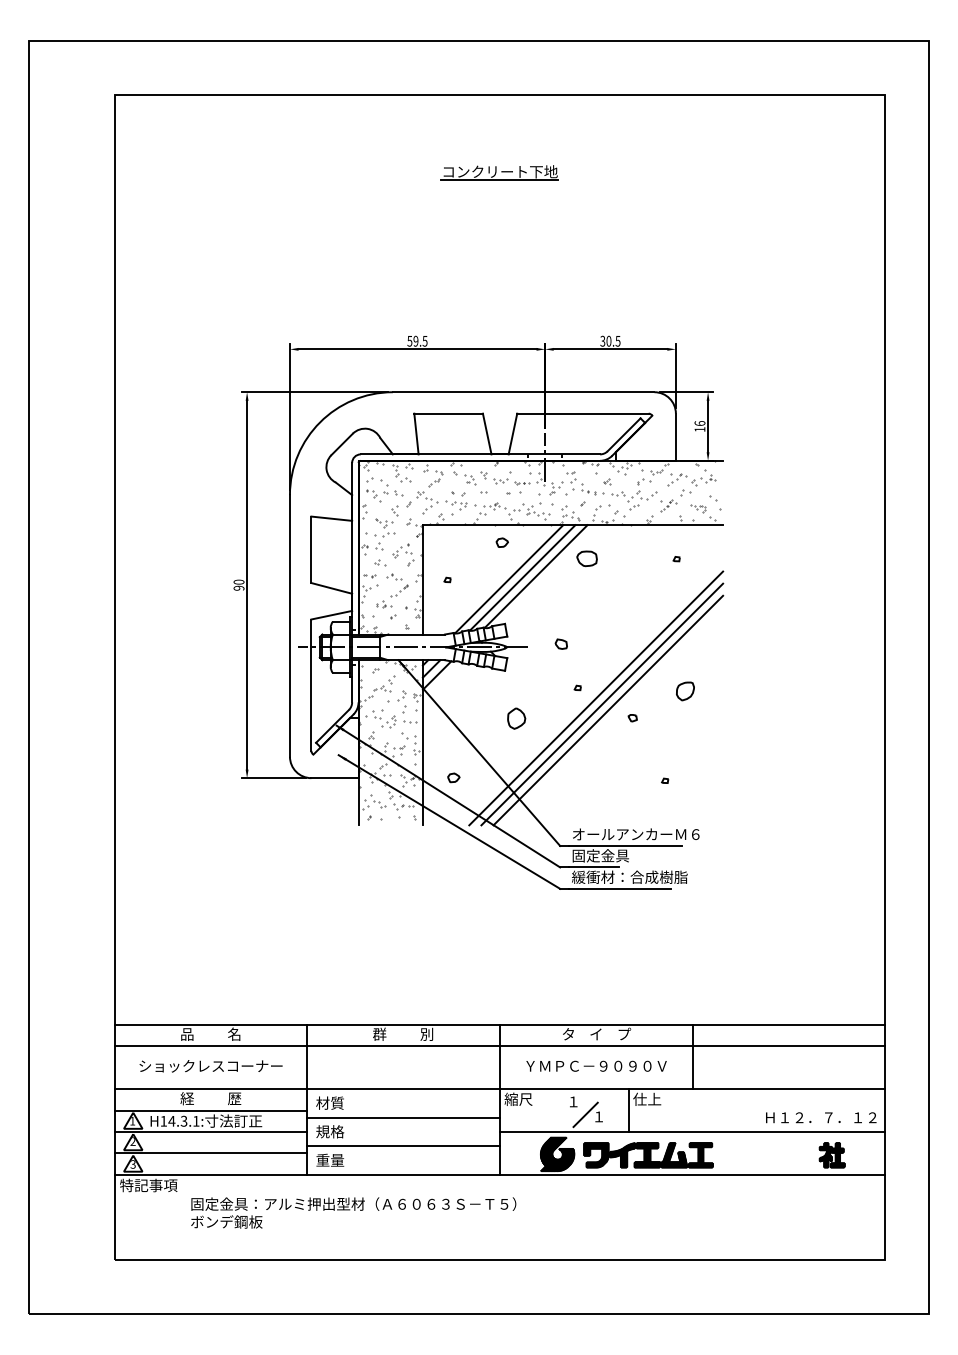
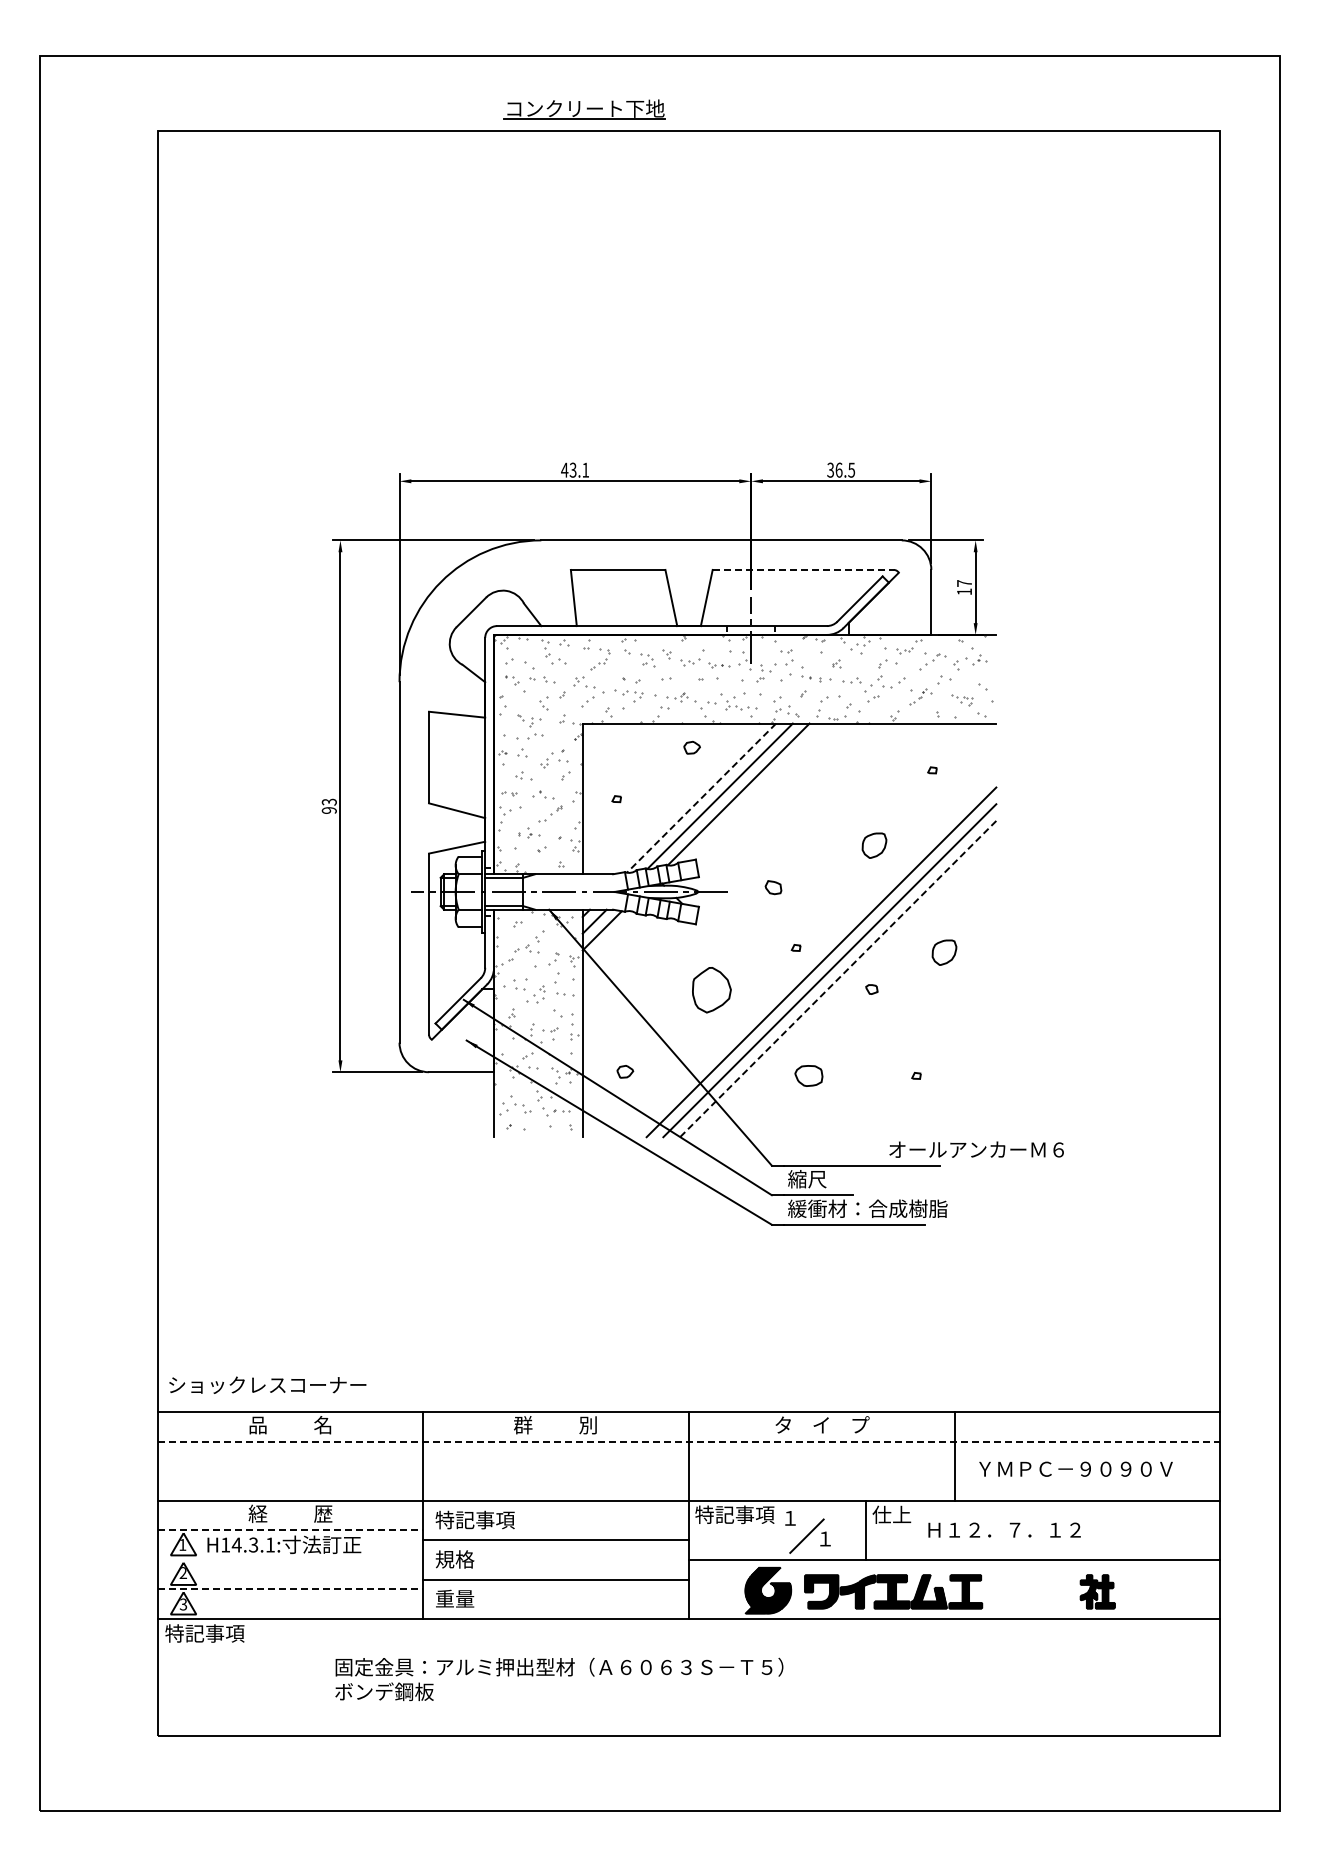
part: (499, 172) -> (584, 109), moved
text: (417, 340) -> (575, 469), 59.5 -> 43.1
text: (608, 340) -> (838, 469), 30.5 -> 36.5
line: (583, 413) -> (803, 569), solid -> dashed
text: (699, 423) -> (964, 583), 16 -> 17
part: (586, 558) -> (808, 1075), moved
line: (509, 579) -> (701, 798), solid -> dashed
text: (239, 581) -> (329, 801), 90 -> 93
part: (634, 613) -> (874, 845), added
line: (608, 710) -> (838, 979), solid -> dashed
part: (516, 718) -> (711, 990), size x1.6
text: (636, 834) -> (976, 1149), moved
text: (600, 856) -> (827, 1179), 固定金具 -> 縮尺
line: (500, 1046) -> (689, 1441), solid -> dashed
text: (210, 1065) -> (267, 1384), moved
text: (596, 1065) -> (1075, 1468), moved
text: (533, 1099) -> (734, 1514), 縮尺 -> 特記事項
text: (344, 1102) -> (474, 1519), 材質 -> 特記事項
line: (210, 1110) -> (290, 1530), solid -> dashed
text: (821, 1117) -> (1004, 1529), moved
line: (210, 1131) -> (289, 1559), removed
line: (210, 1153) -> (290, 1589), solid -> dashed
part: (832, 1155) -> (1097, 1591), moved
text: (353, 1213) -> (559, 1679), moved

